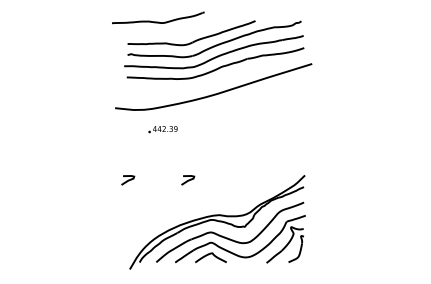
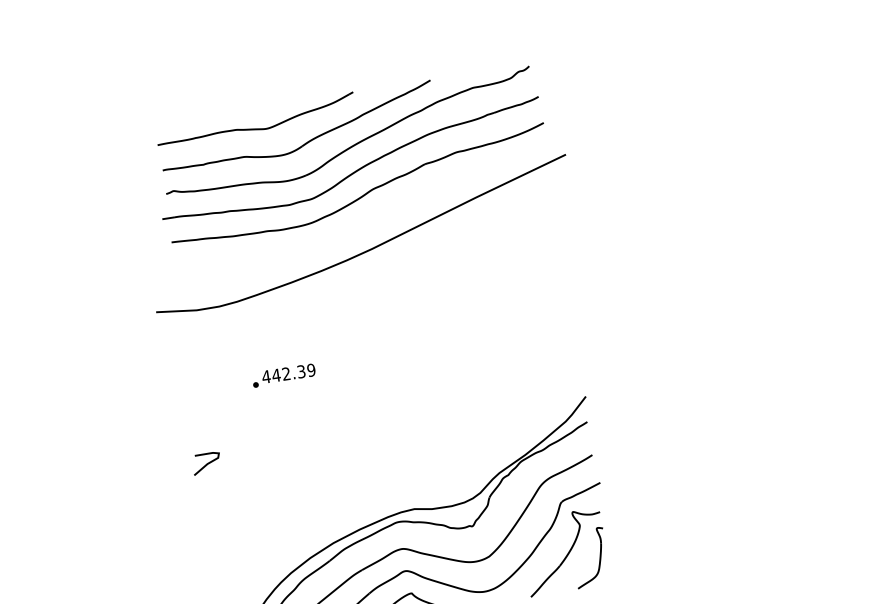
part: (158, 17) -> (255, 118), moved
text: (162, 129) -> (282, 375), moved
curve: (188, 180) -> (336, 444), removed

